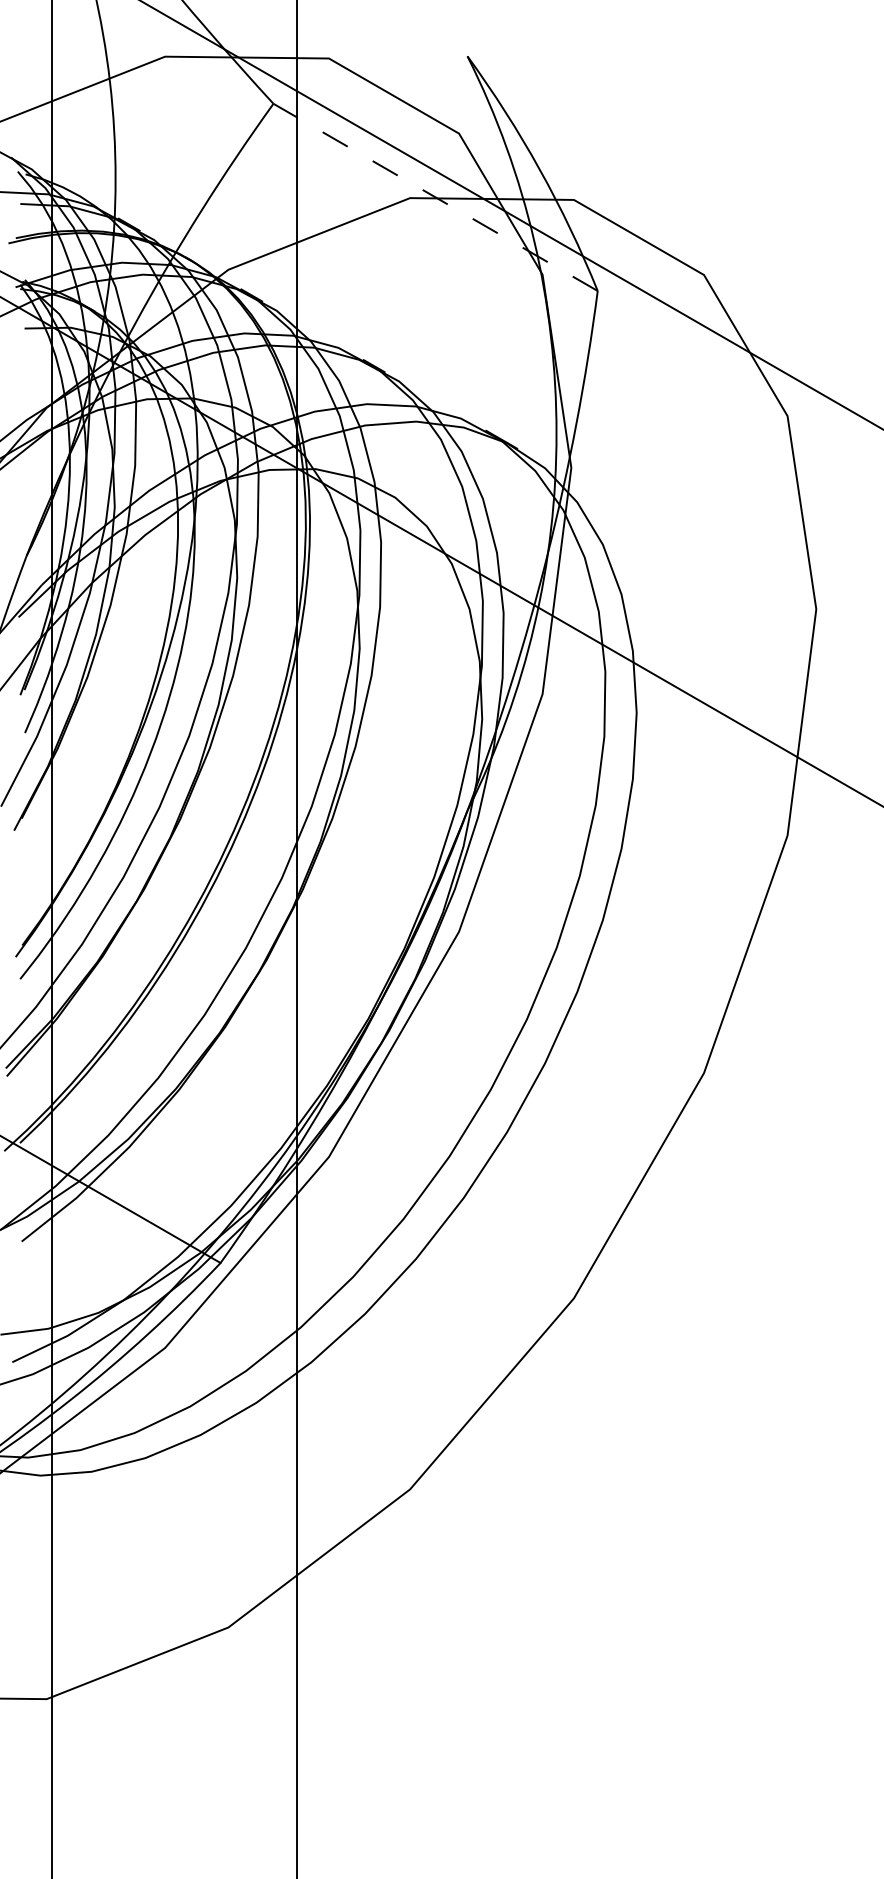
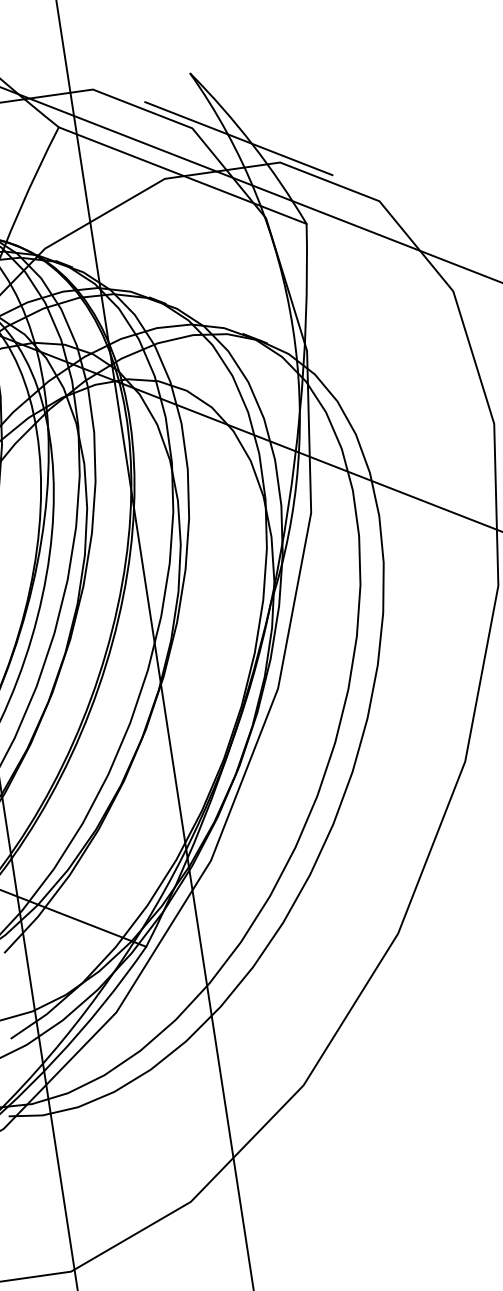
line: (521, 157) -> (238, 138), added
line: (435, 197) -> (182, 175), dashed -> solid

